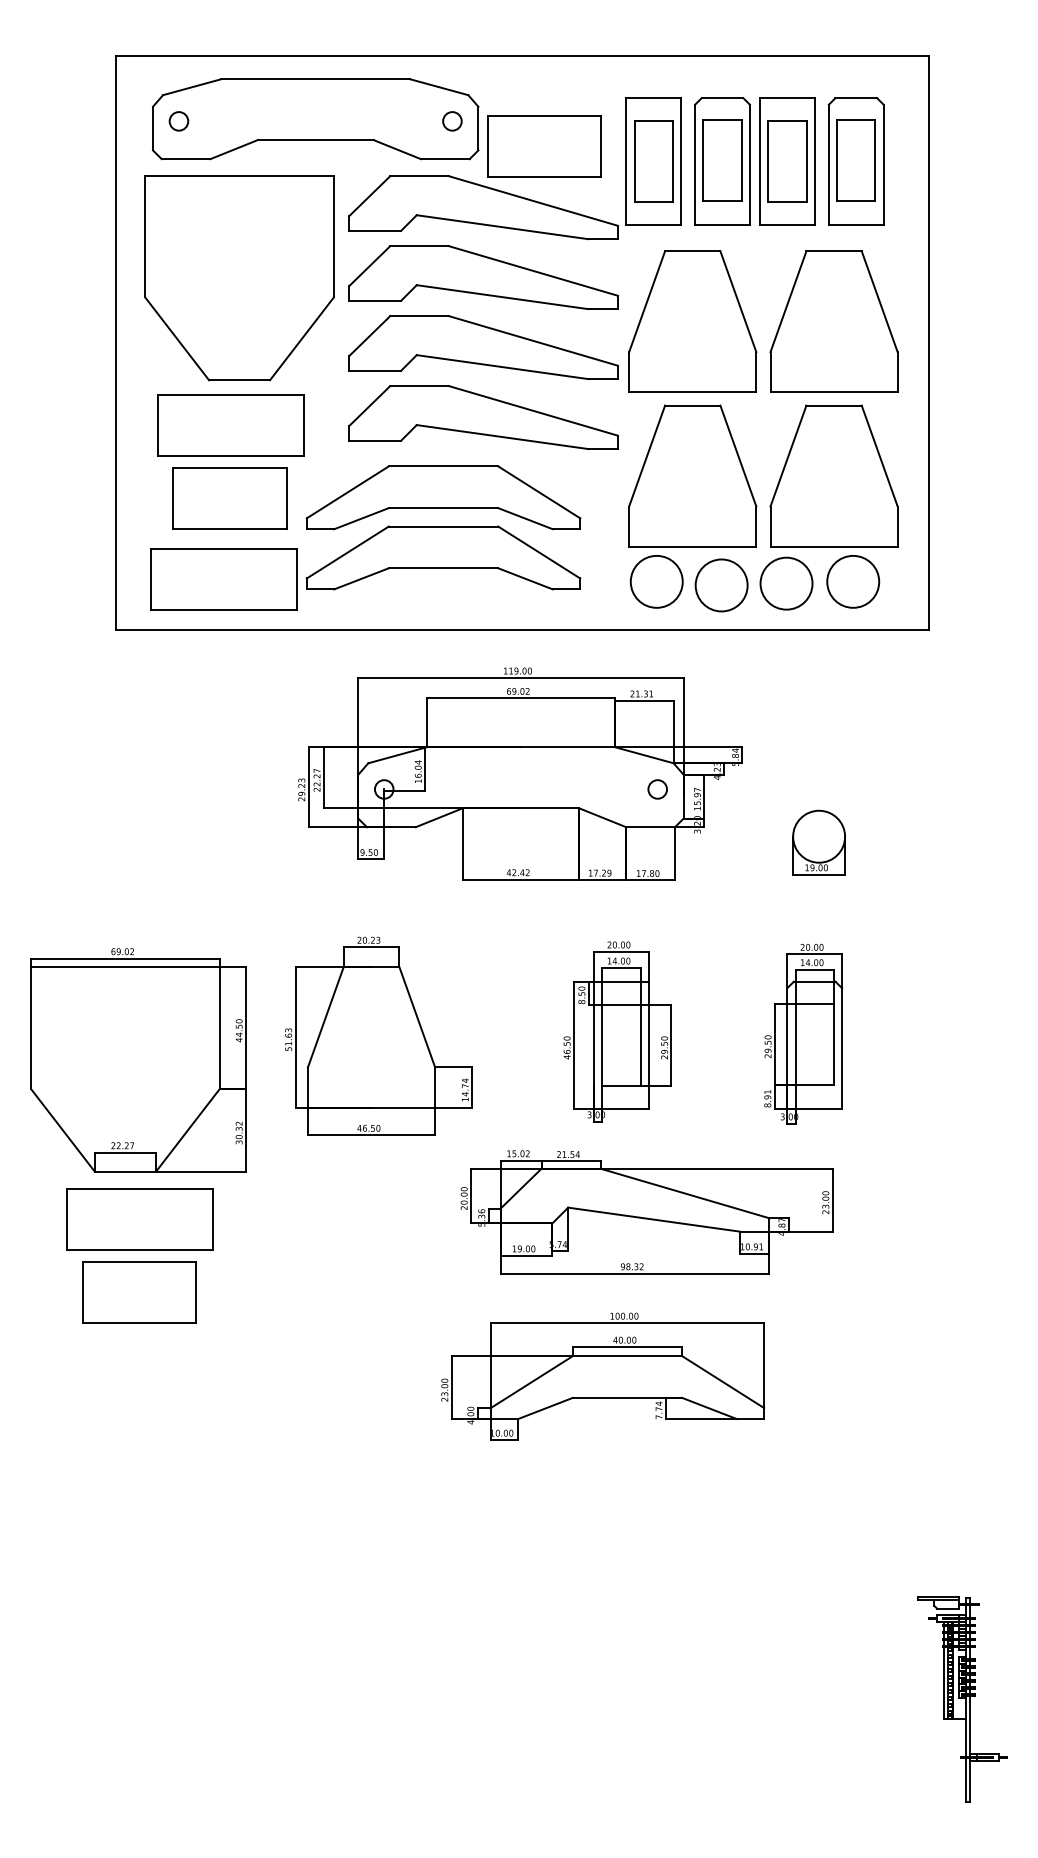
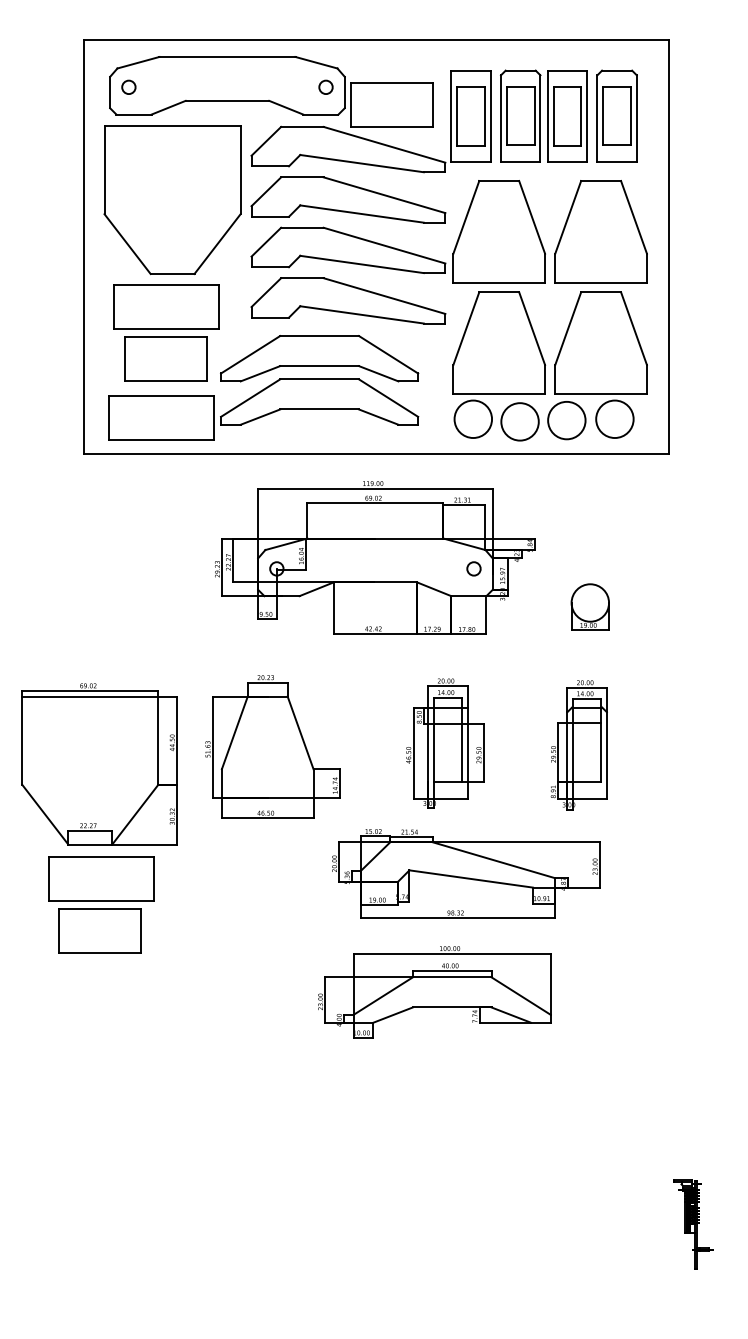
part: (962, 1699) -> (693, 1224), size x0.6

